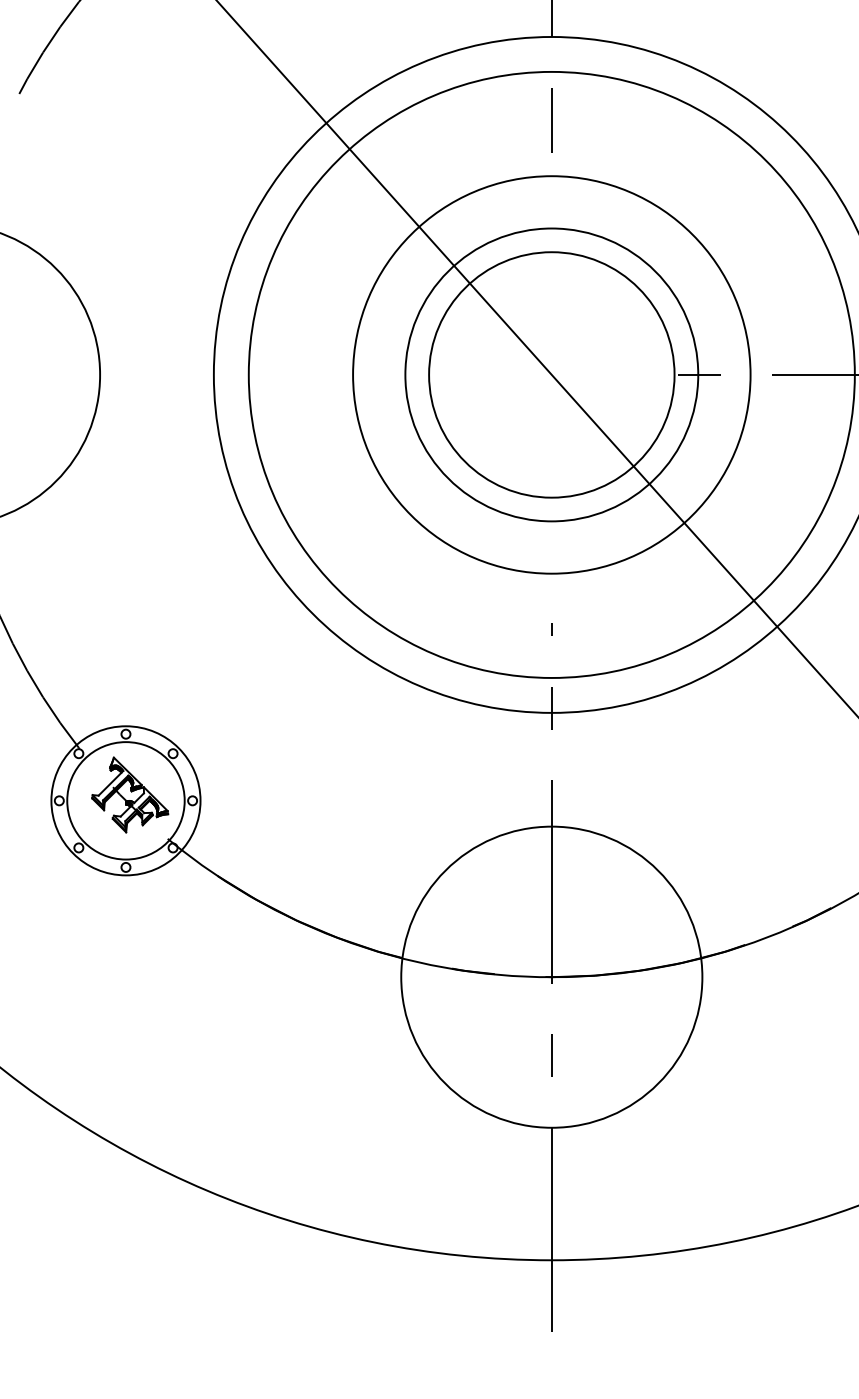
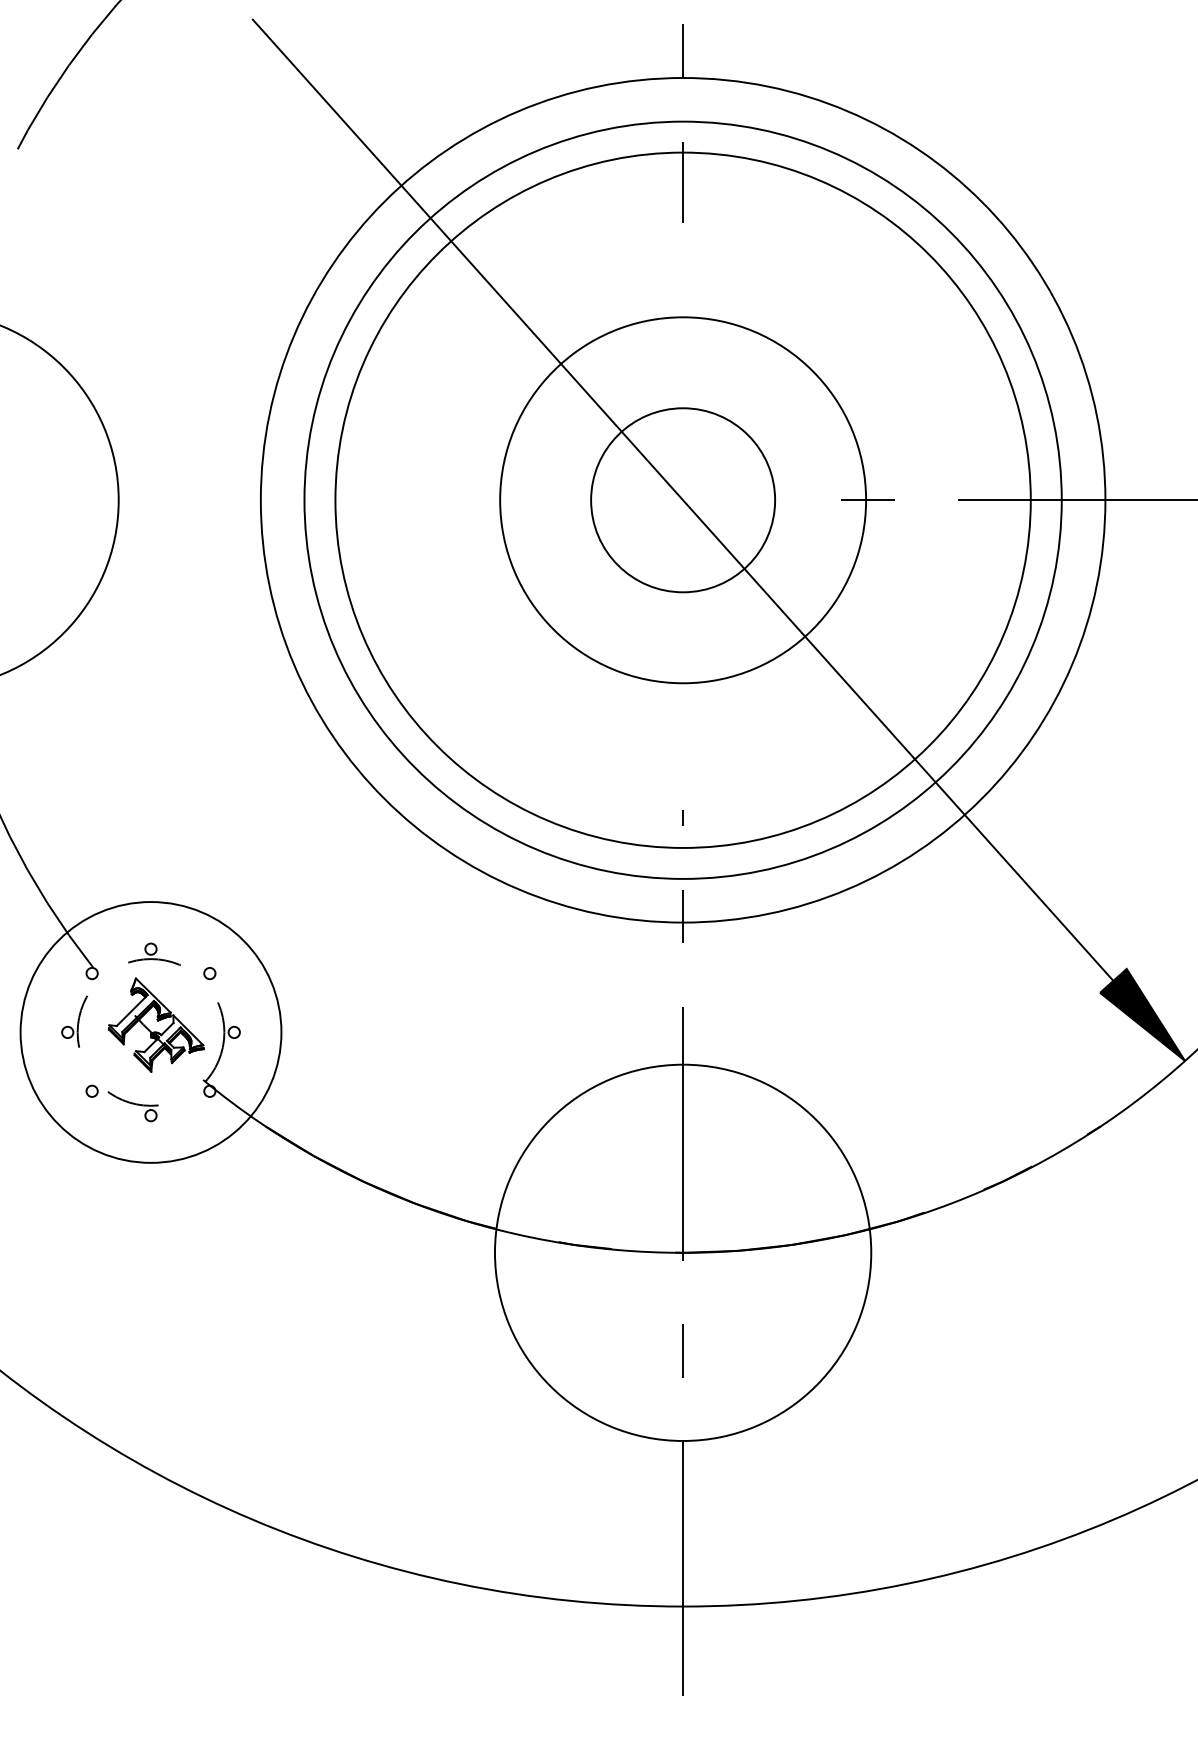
circle: (551, 374) -> (682, 499), size x0.6
circle: (551, 374) -> (682, 499), size x1.4
circle: (125, 800) -> (150, 1032), size x1.4
circle: (125, 800) -> (150, 1032), solid -> dashed

